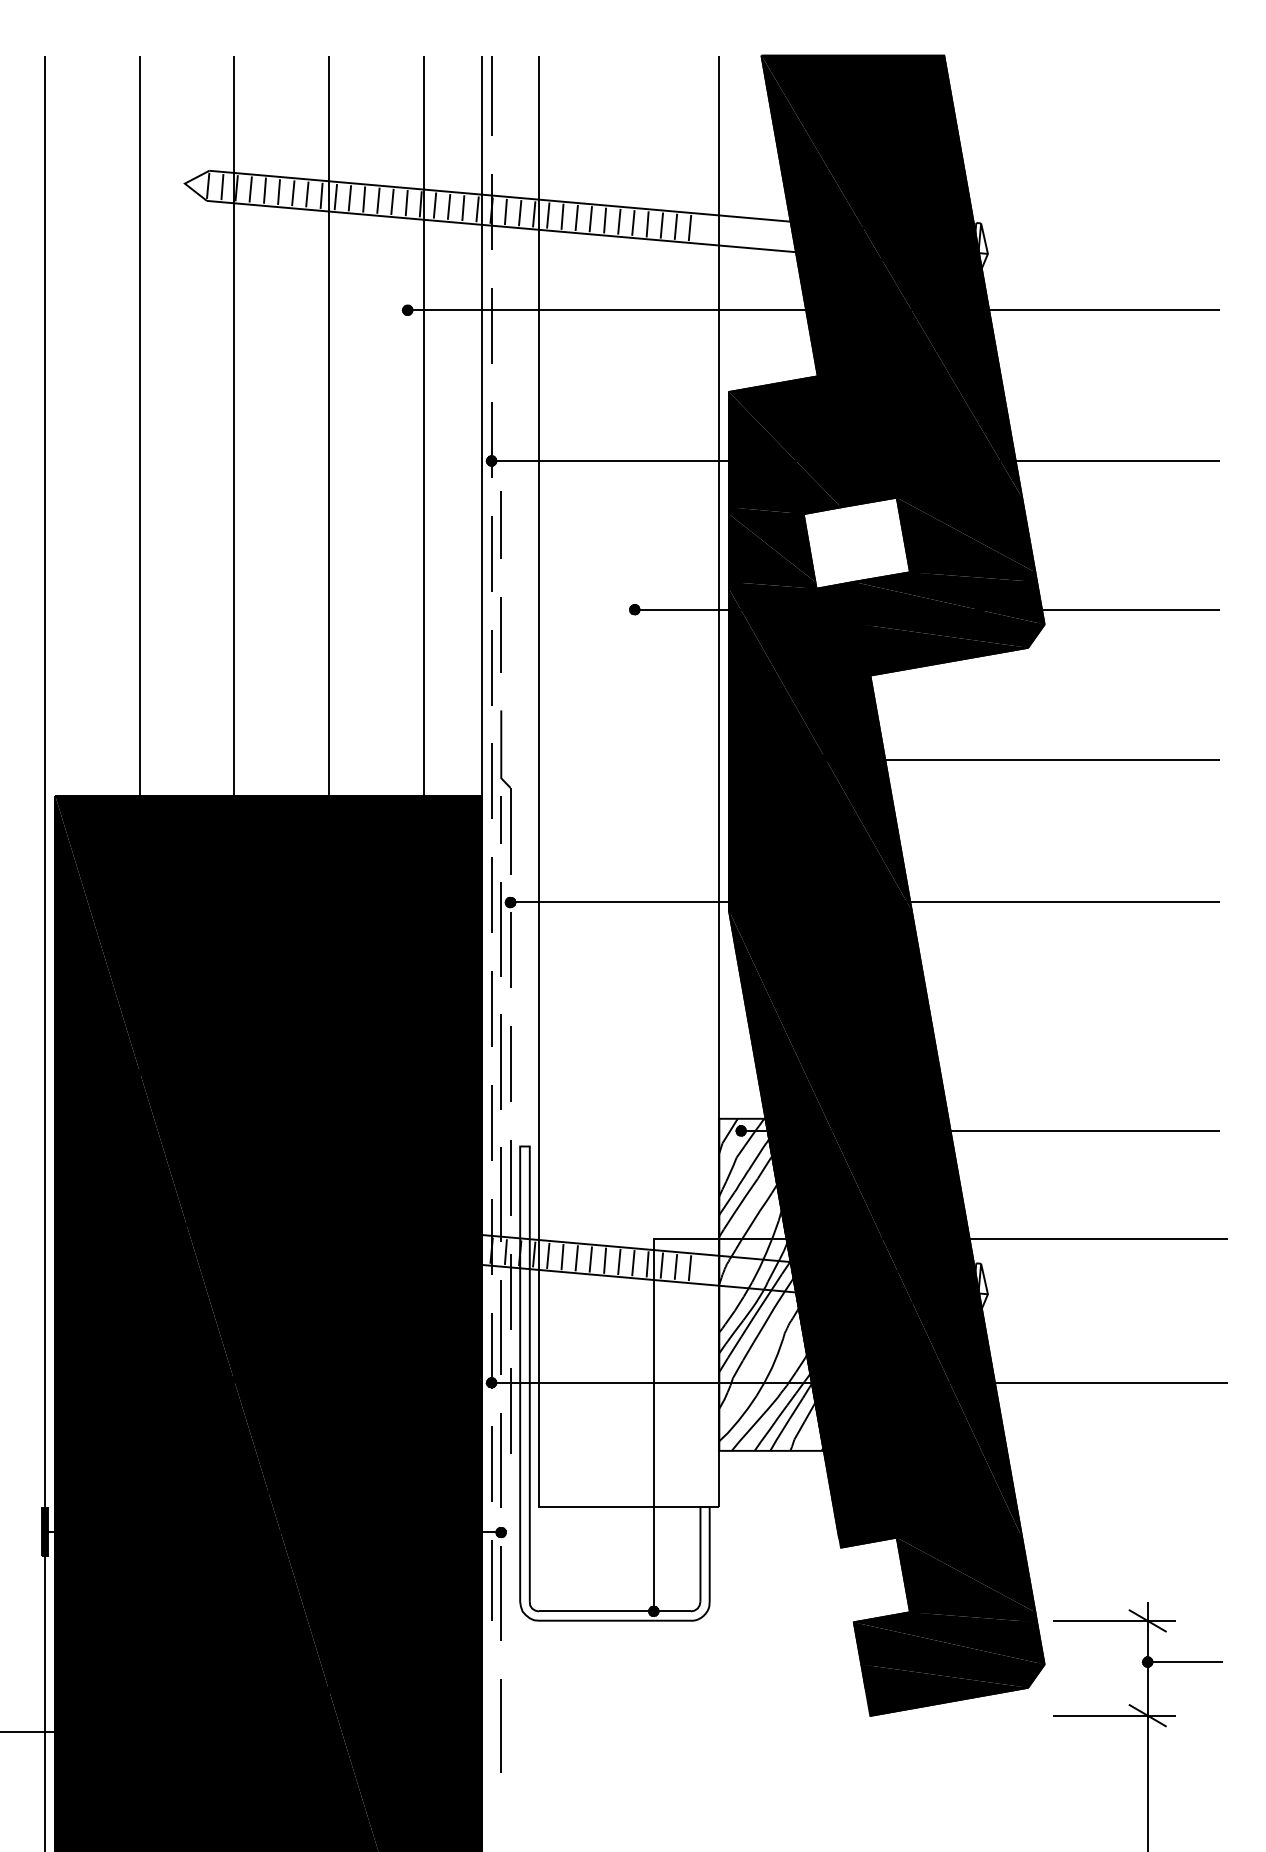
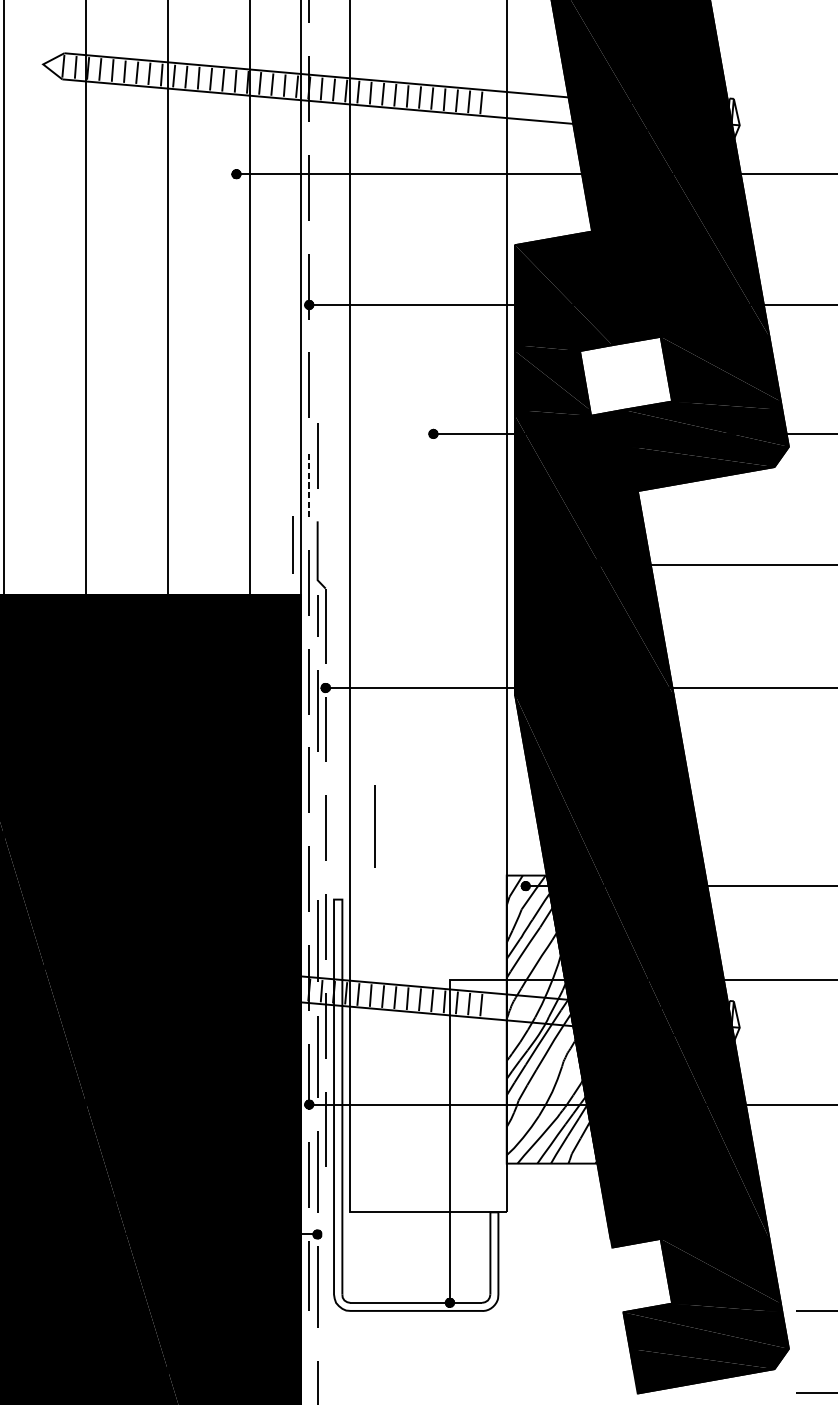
line: (500, 524) -> (292, 544), moved
line: (491, 667) -> (309, 484), solid -> dashed
line: (500, 1061) -> (374, 825), moved

